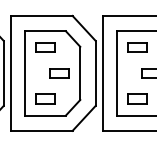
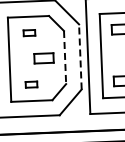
part: (45, 47) -> (29, 33), size x0.6
line: (80, 73) -> (65, 57), solid -> dashed
line: (95, 73) -> (80, 57), solid -> dashed
part: (45, 98) -> (31, 84), size x0.6

